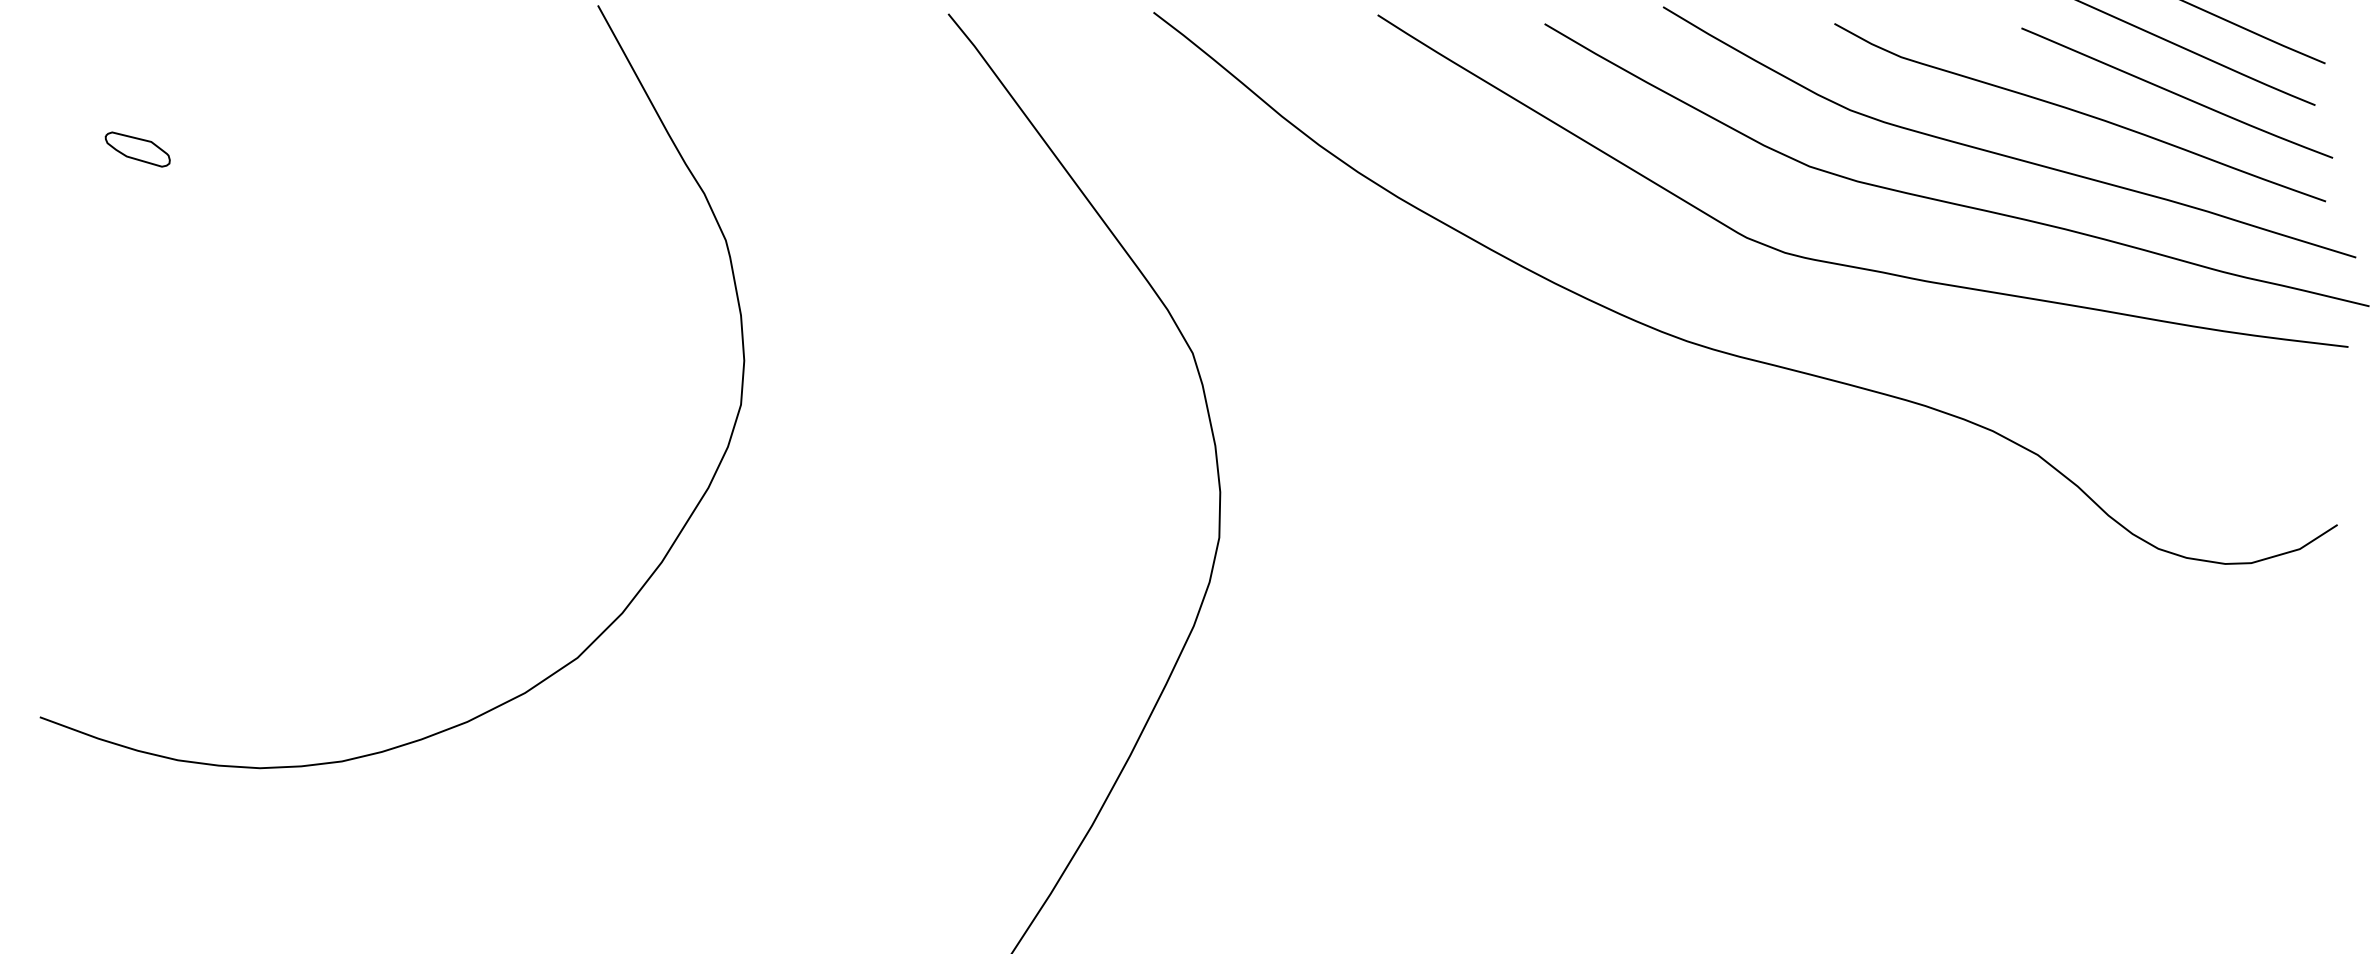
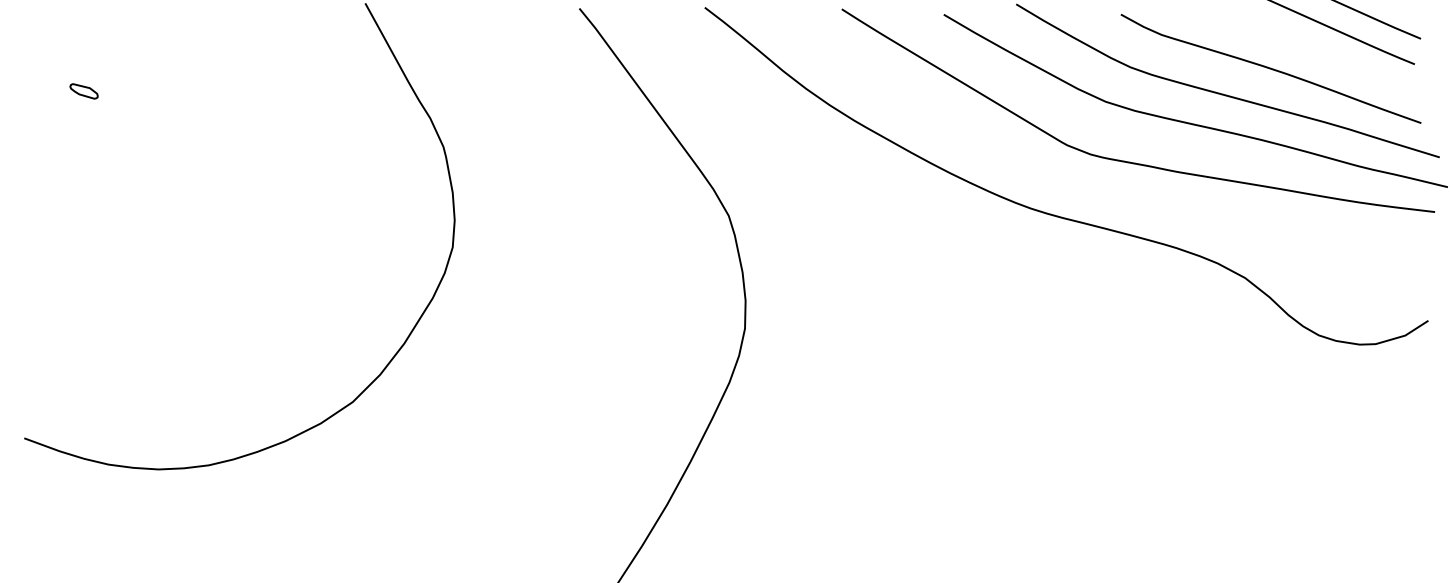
curve: (2177, 92) -> (1330, 56), removed
part: (136, 149) -> (83, 91), size x0.7

